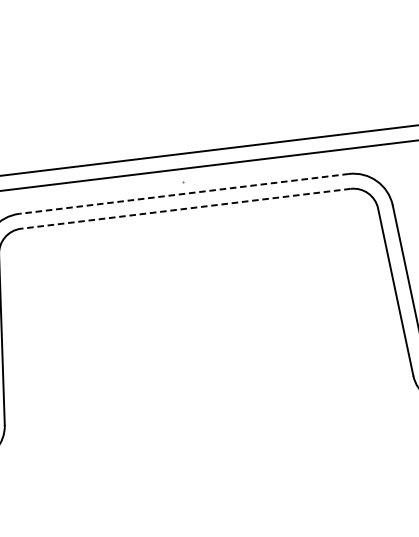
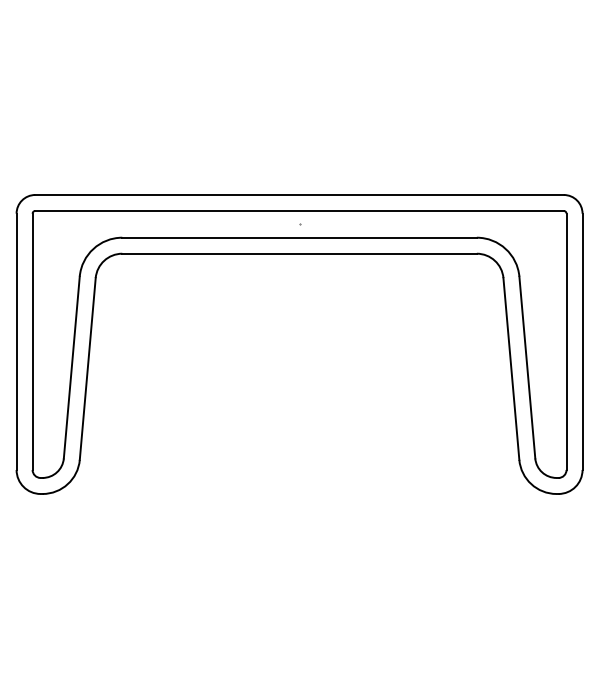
line: (183, 193) -> (299, 237), dashed -> solid
line: (185, 208) -> (299, 253), dashed -> solid

